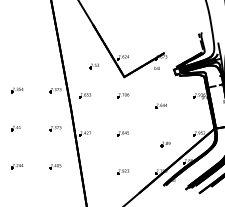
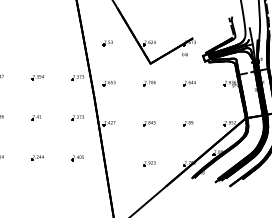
part: (93, 66) -> (107, 43), moved
part: (161, 106) -> (189, 83), moved
part: (165, 144) -> (188, 123), moved

